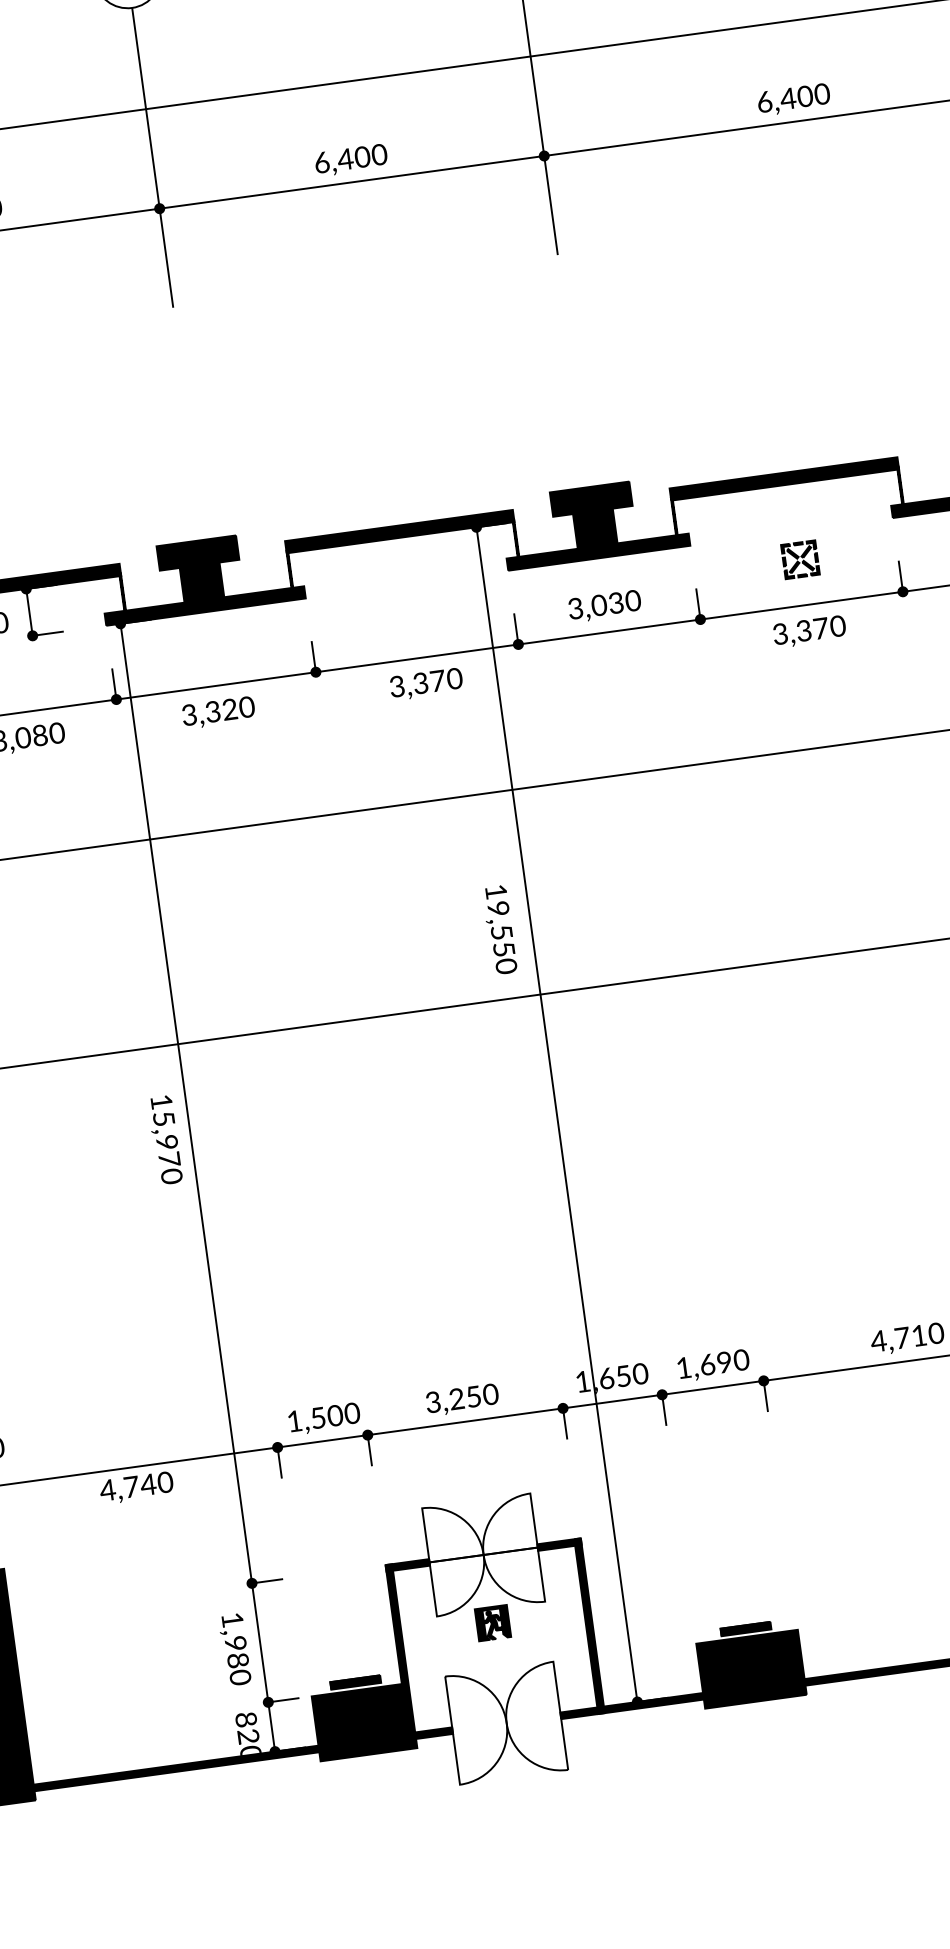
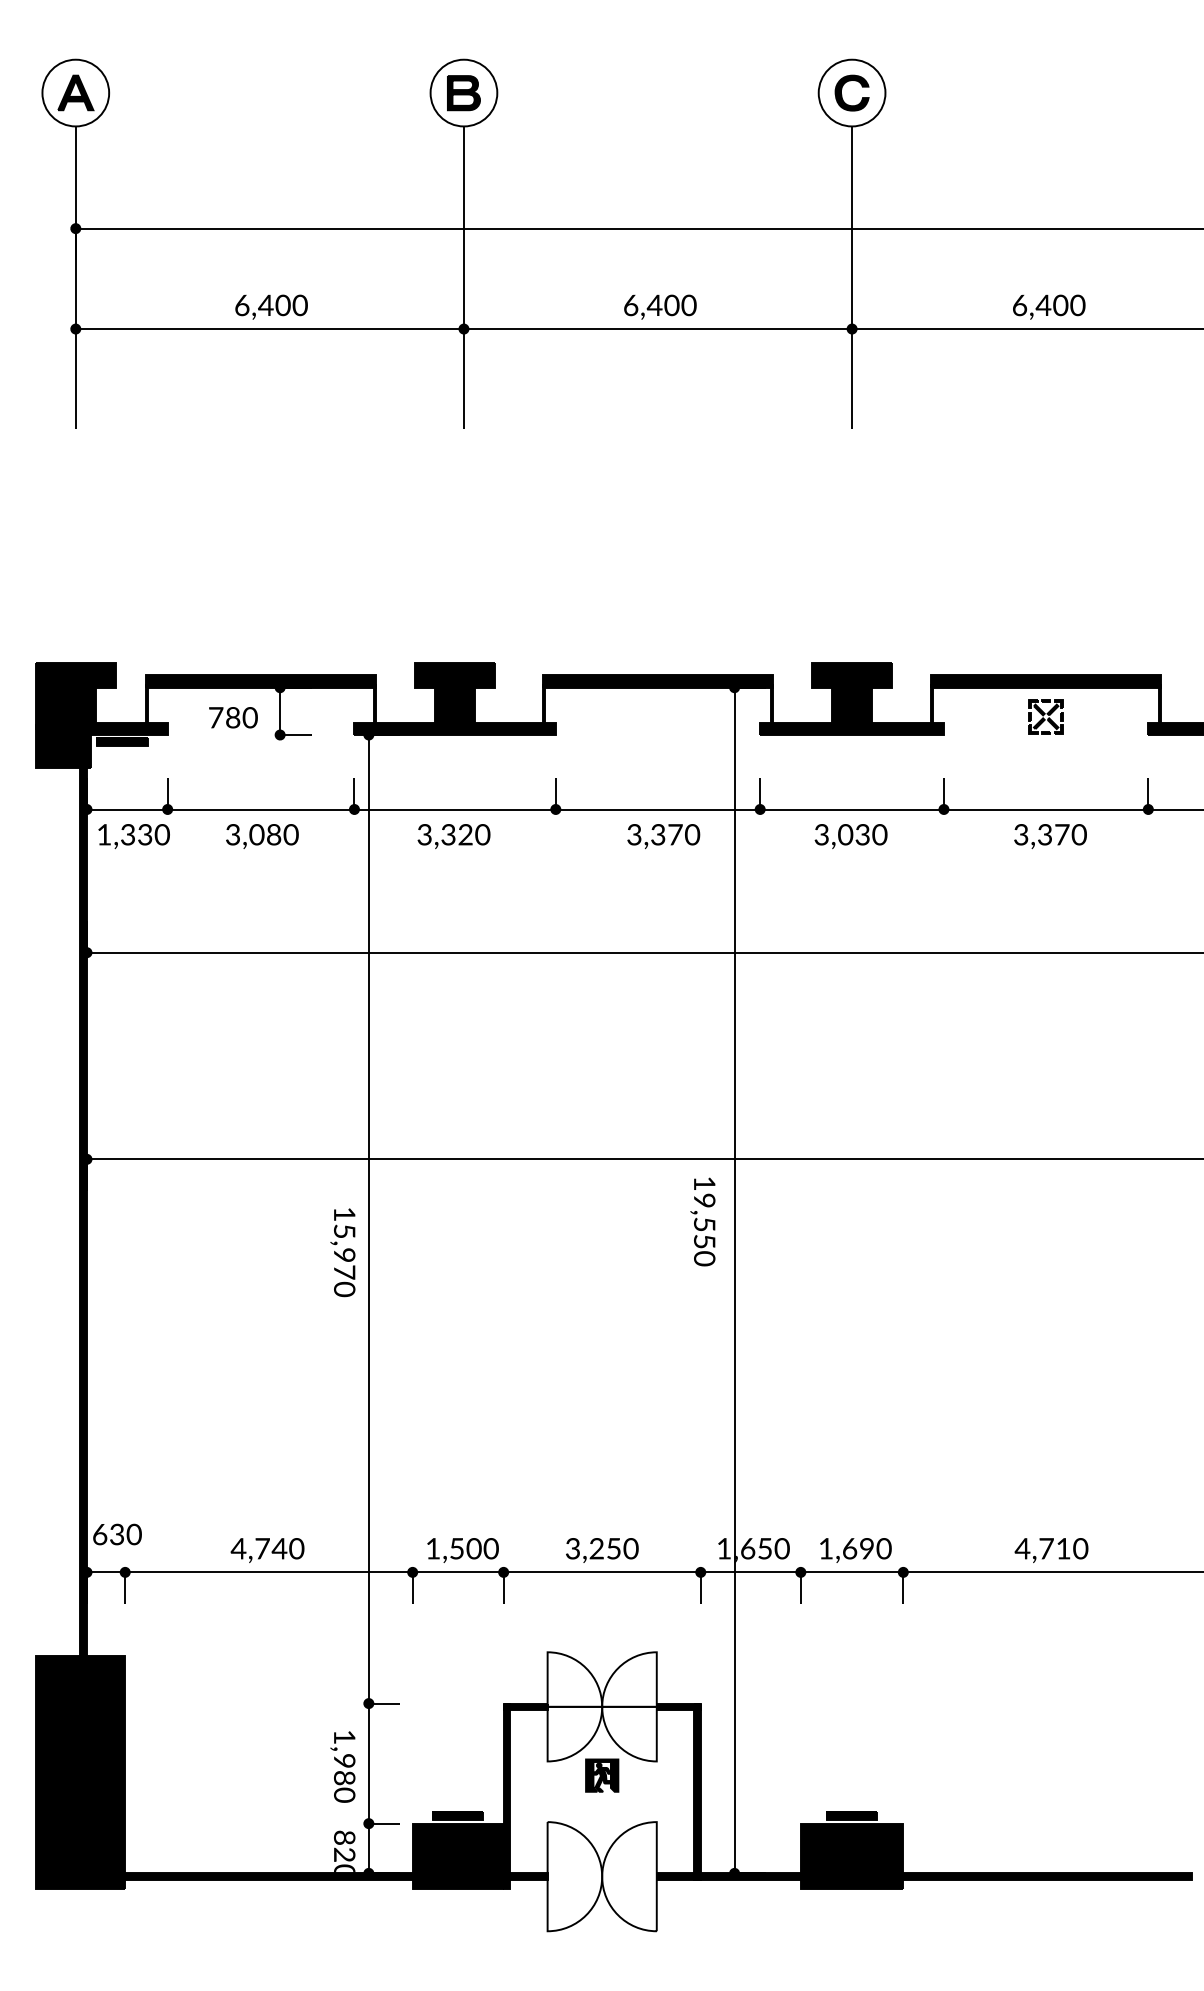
text: (794, 99) -> (1049, 306), moved
part: (799, 559) -> (1045, 716), moved
text: (604, 606) -> (850, 836), moved
text: (499, 929) -> (702, 1221), moved
text: (136, 1488) -> (267, 1550), moved

